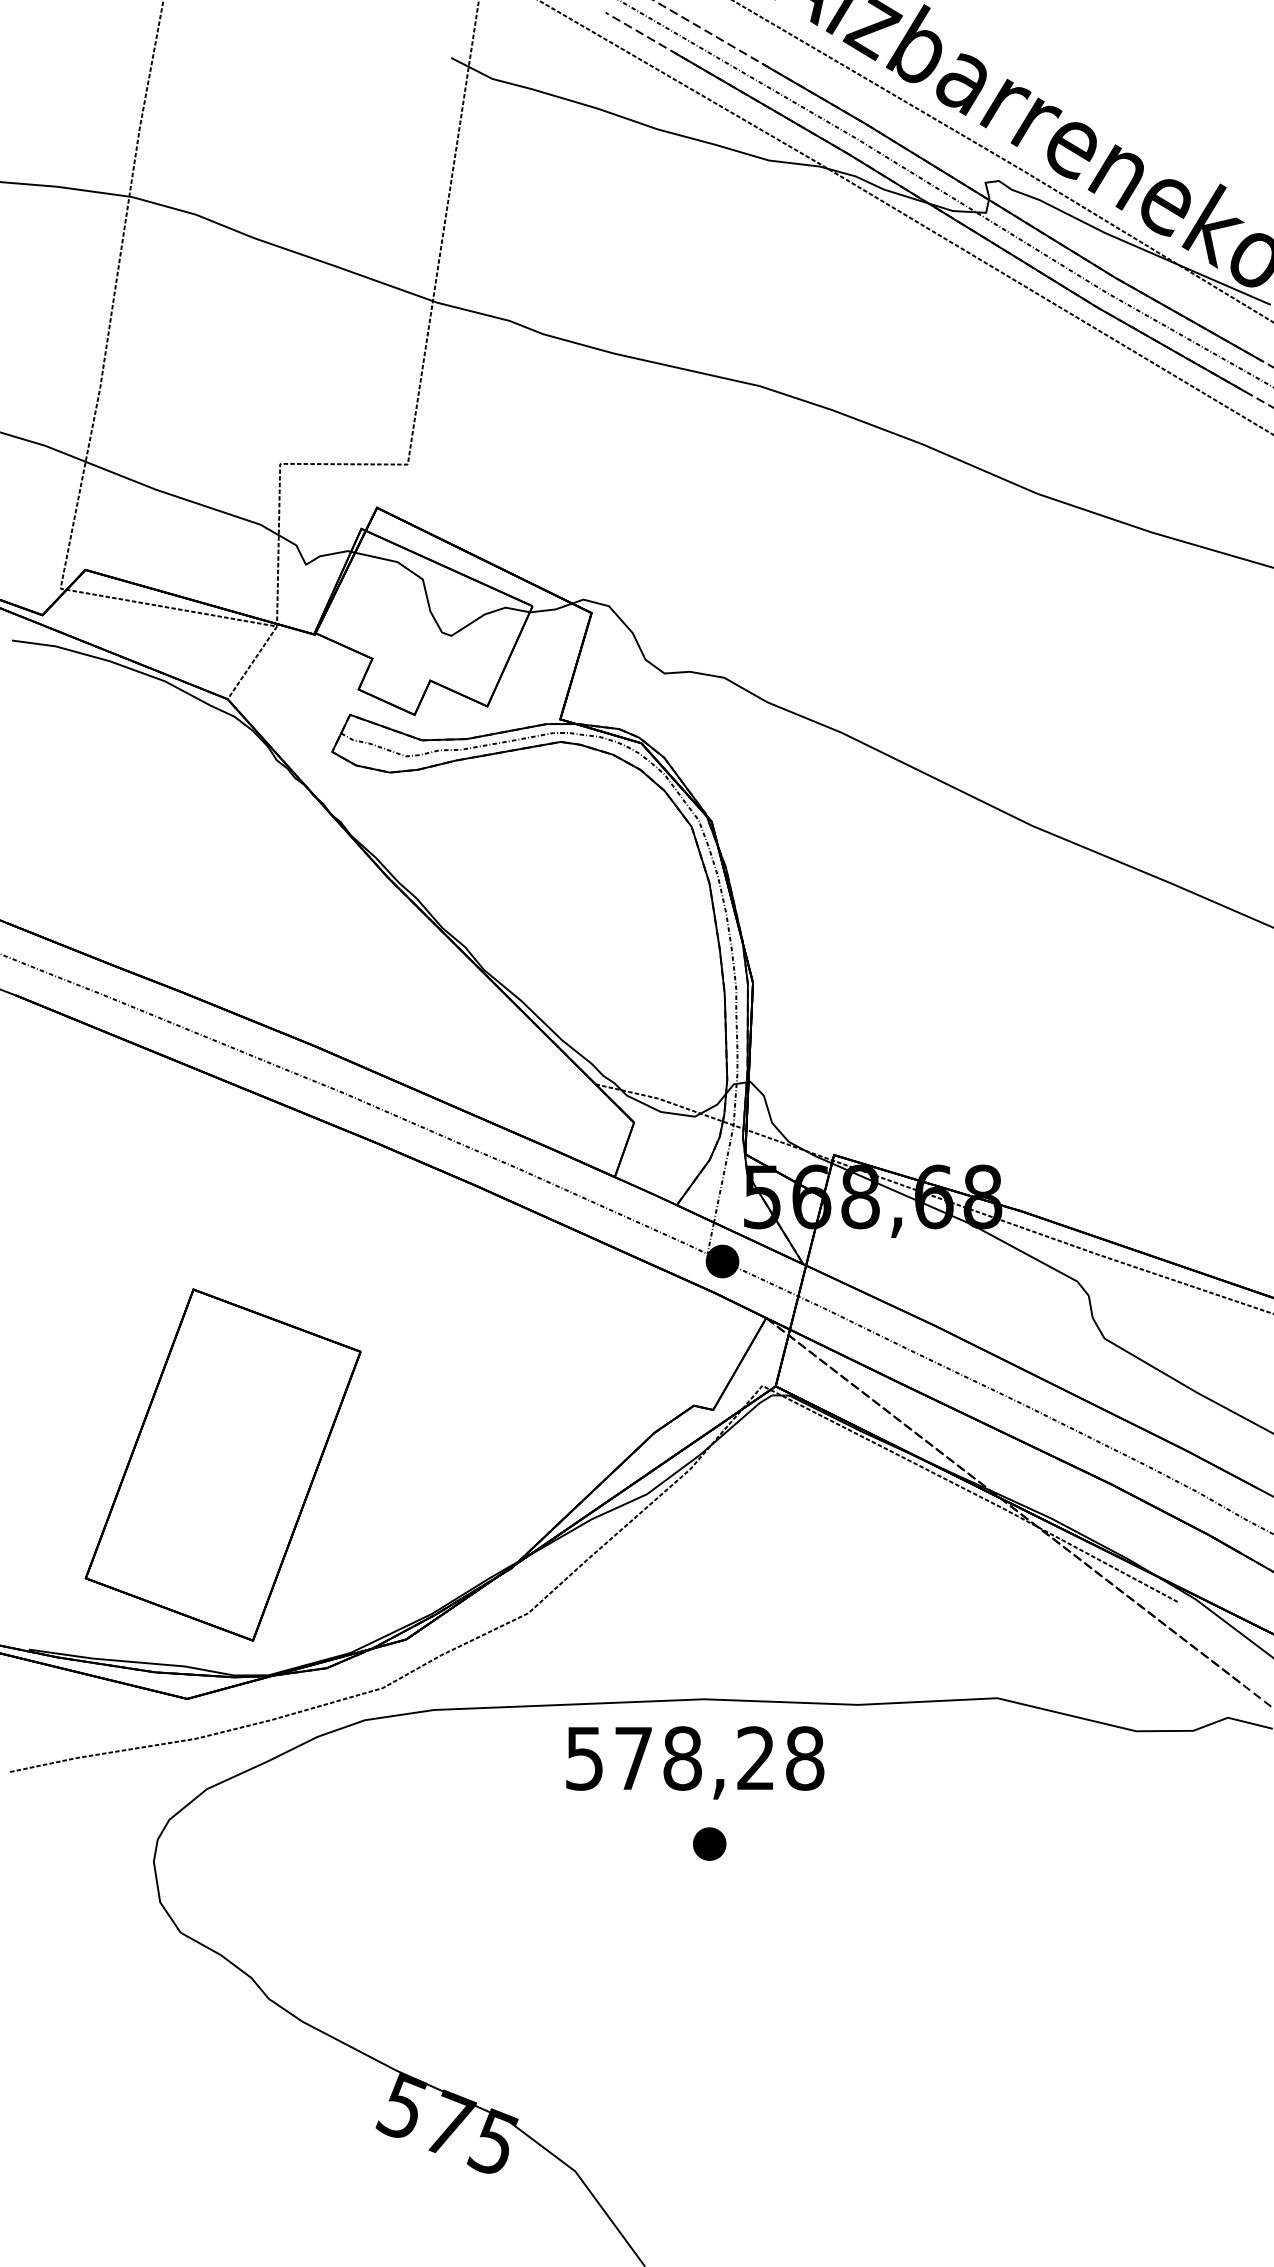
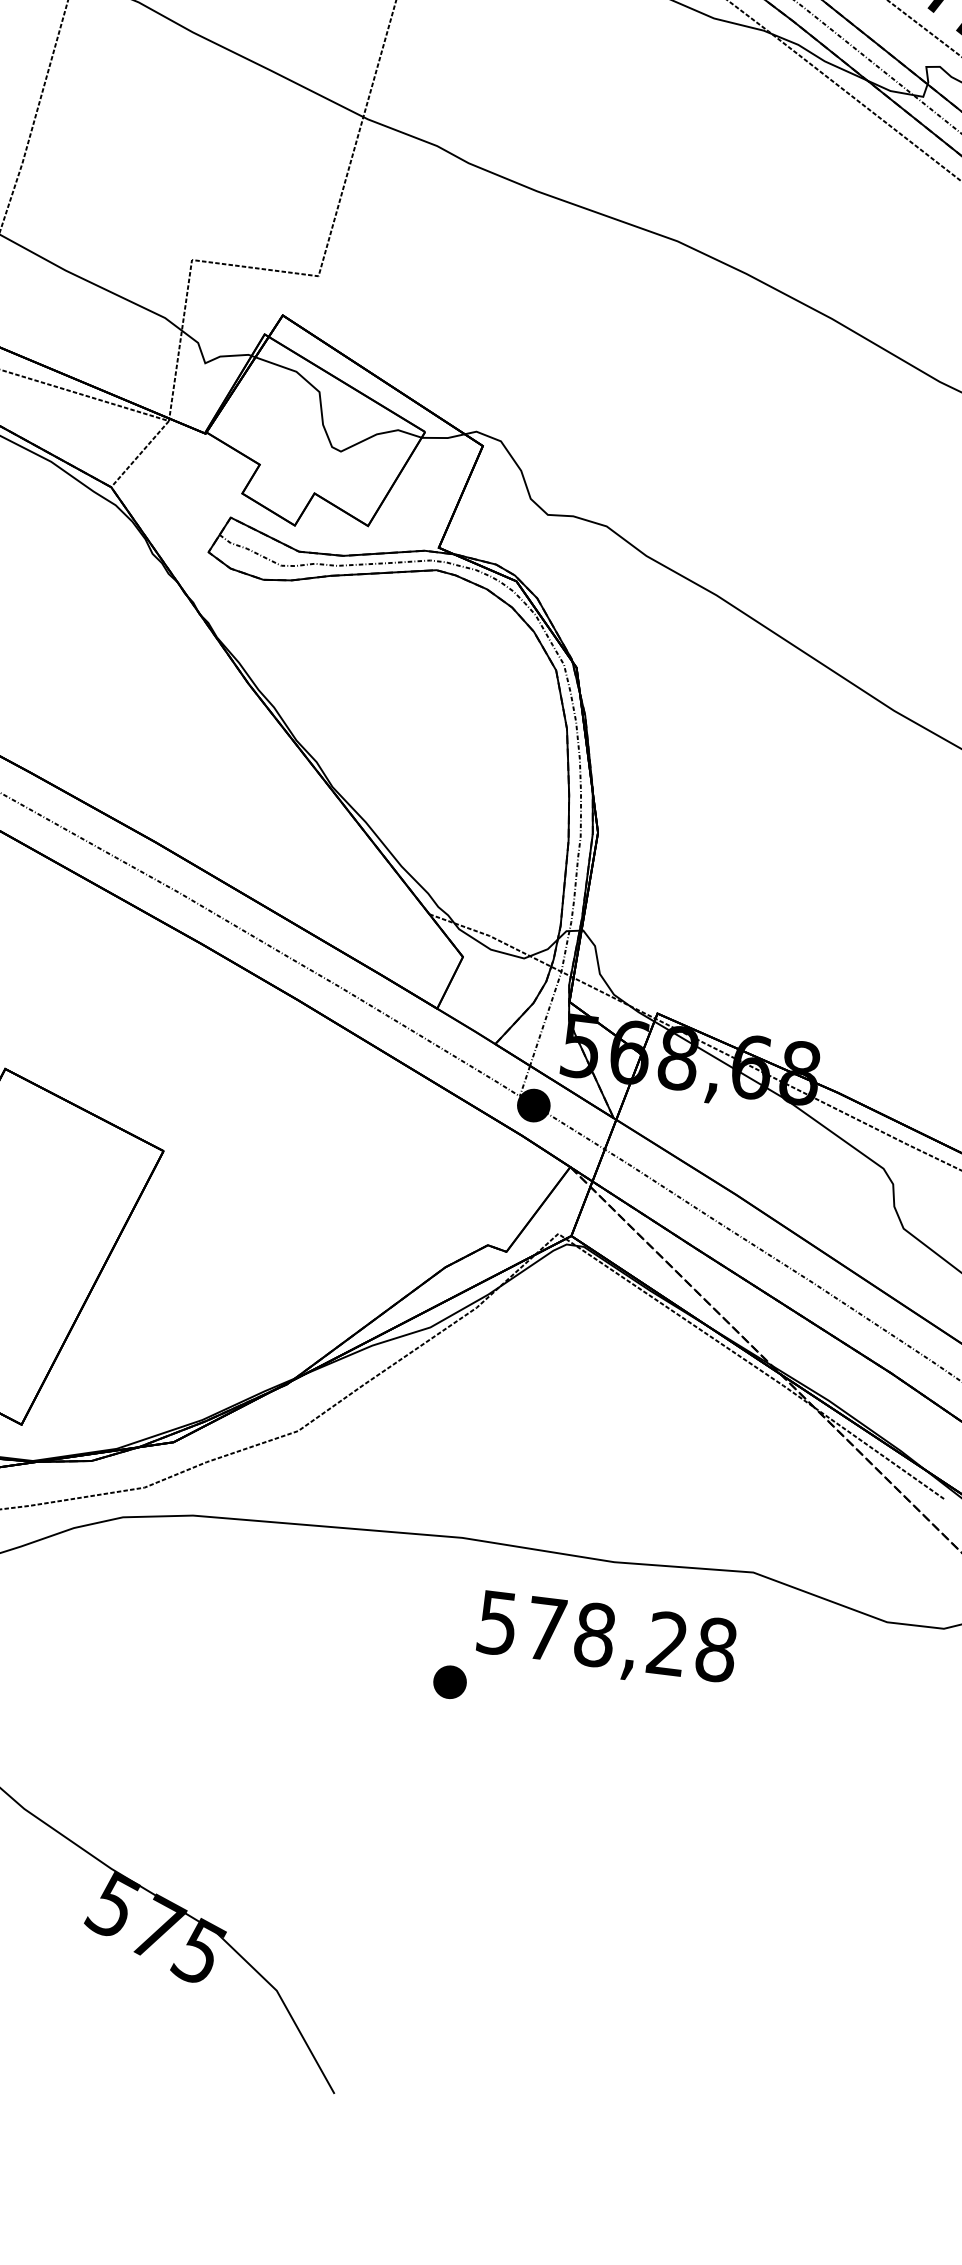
text: (695, 1762) -> (607, 1640), moved

